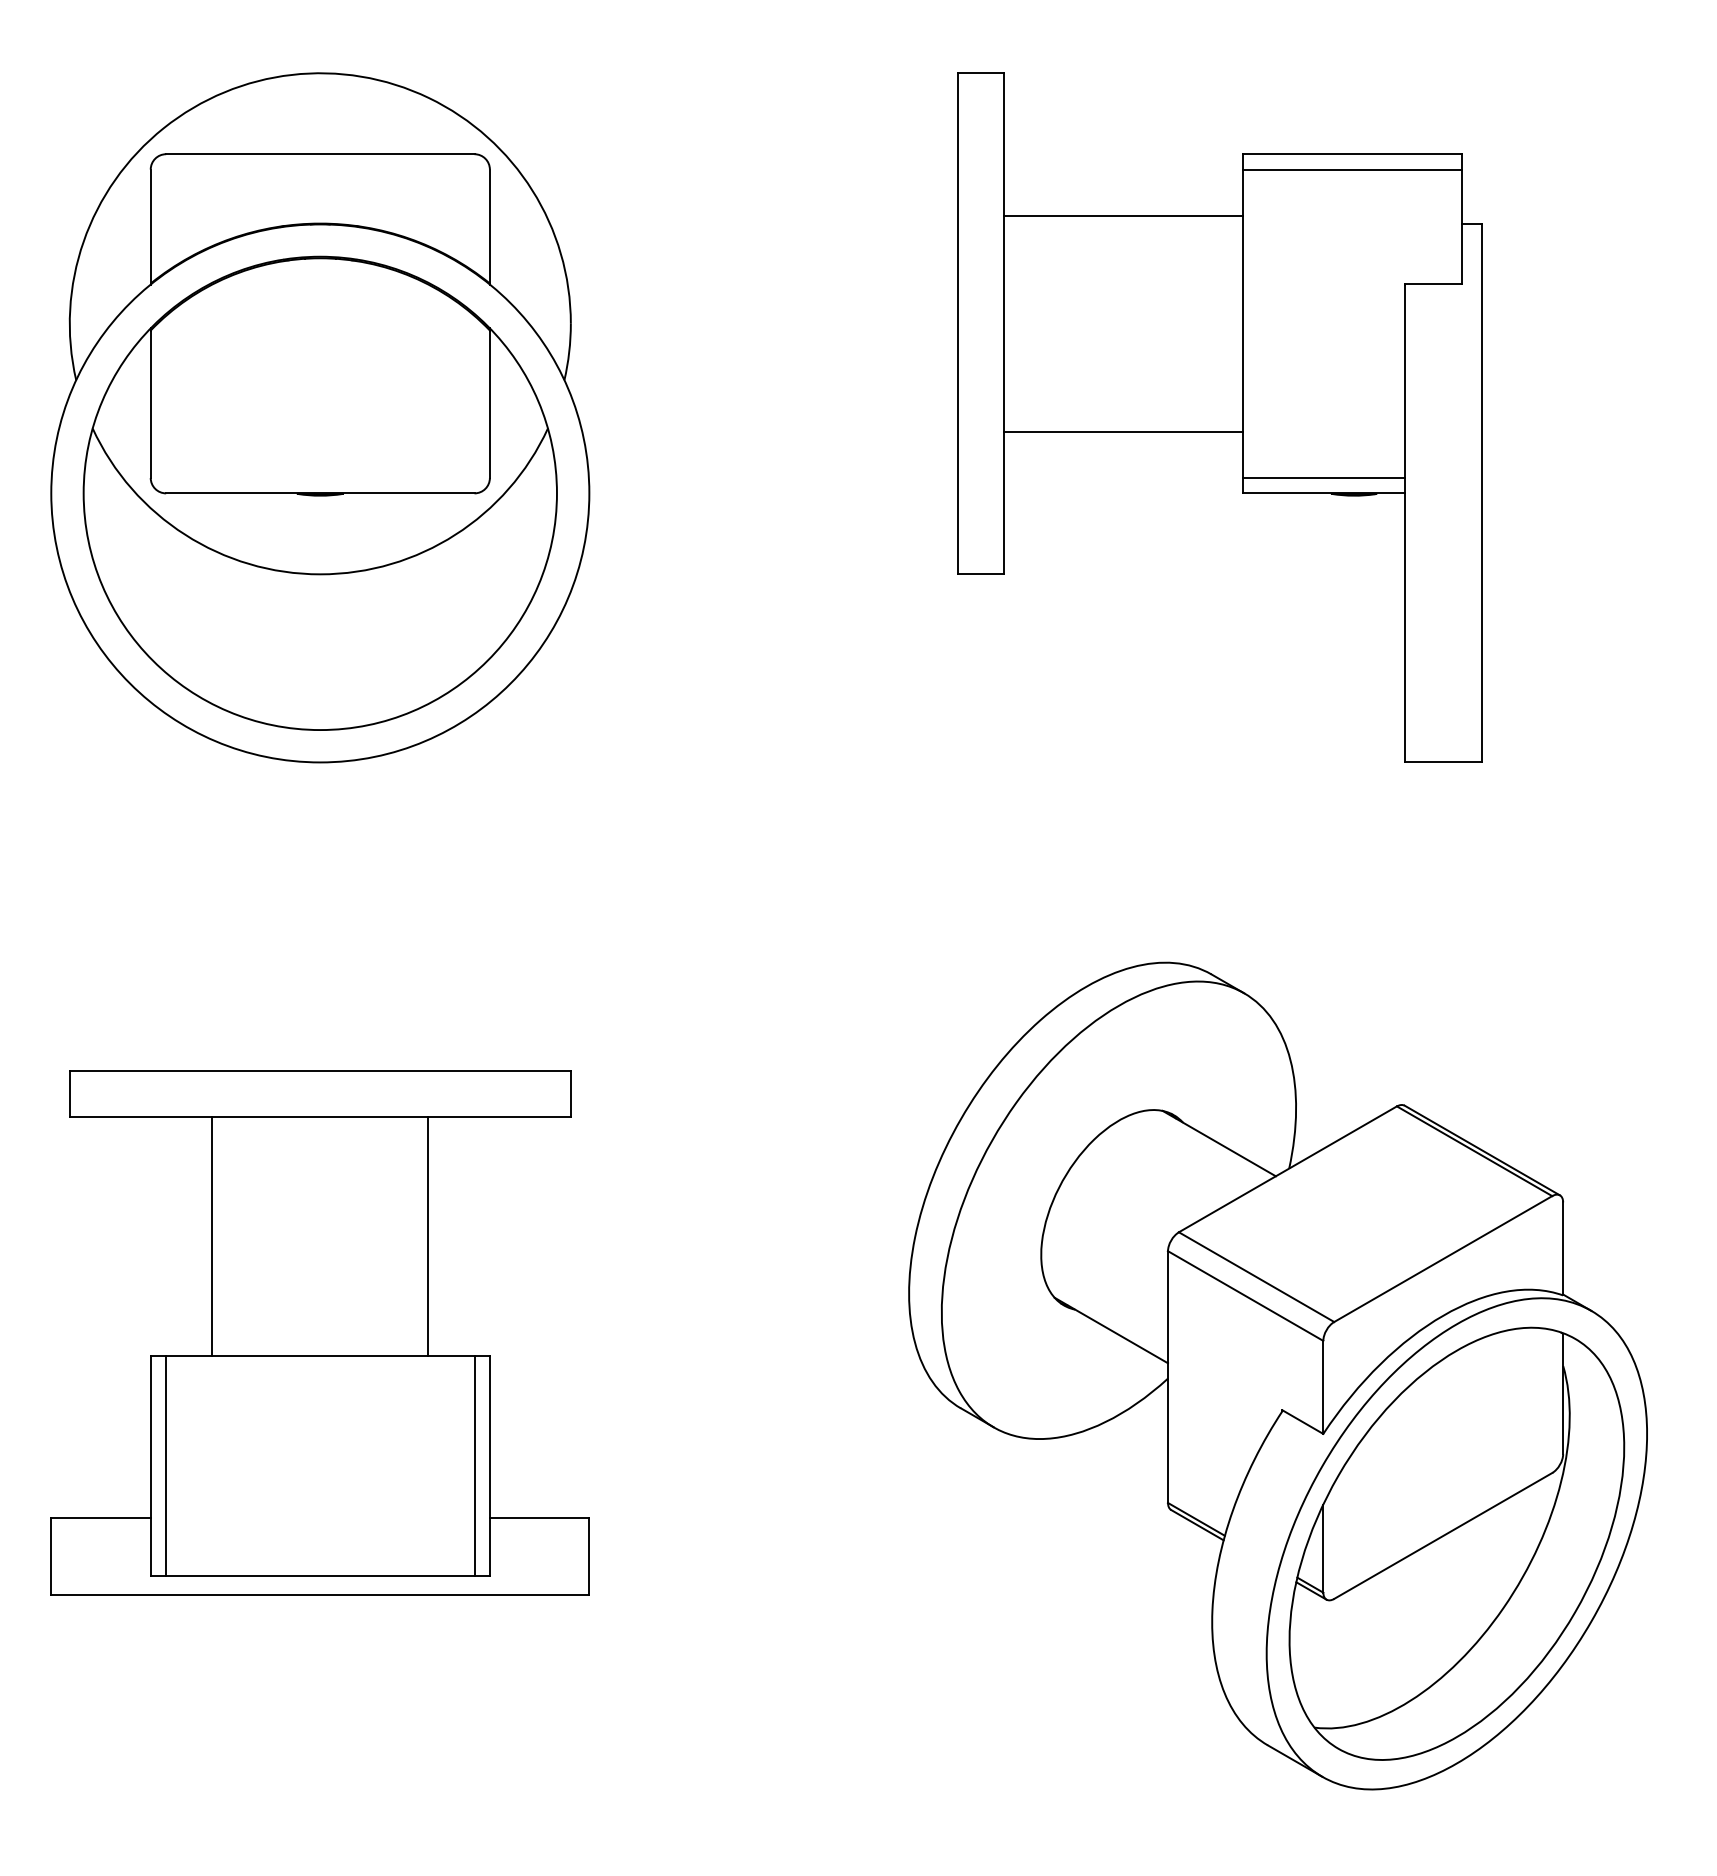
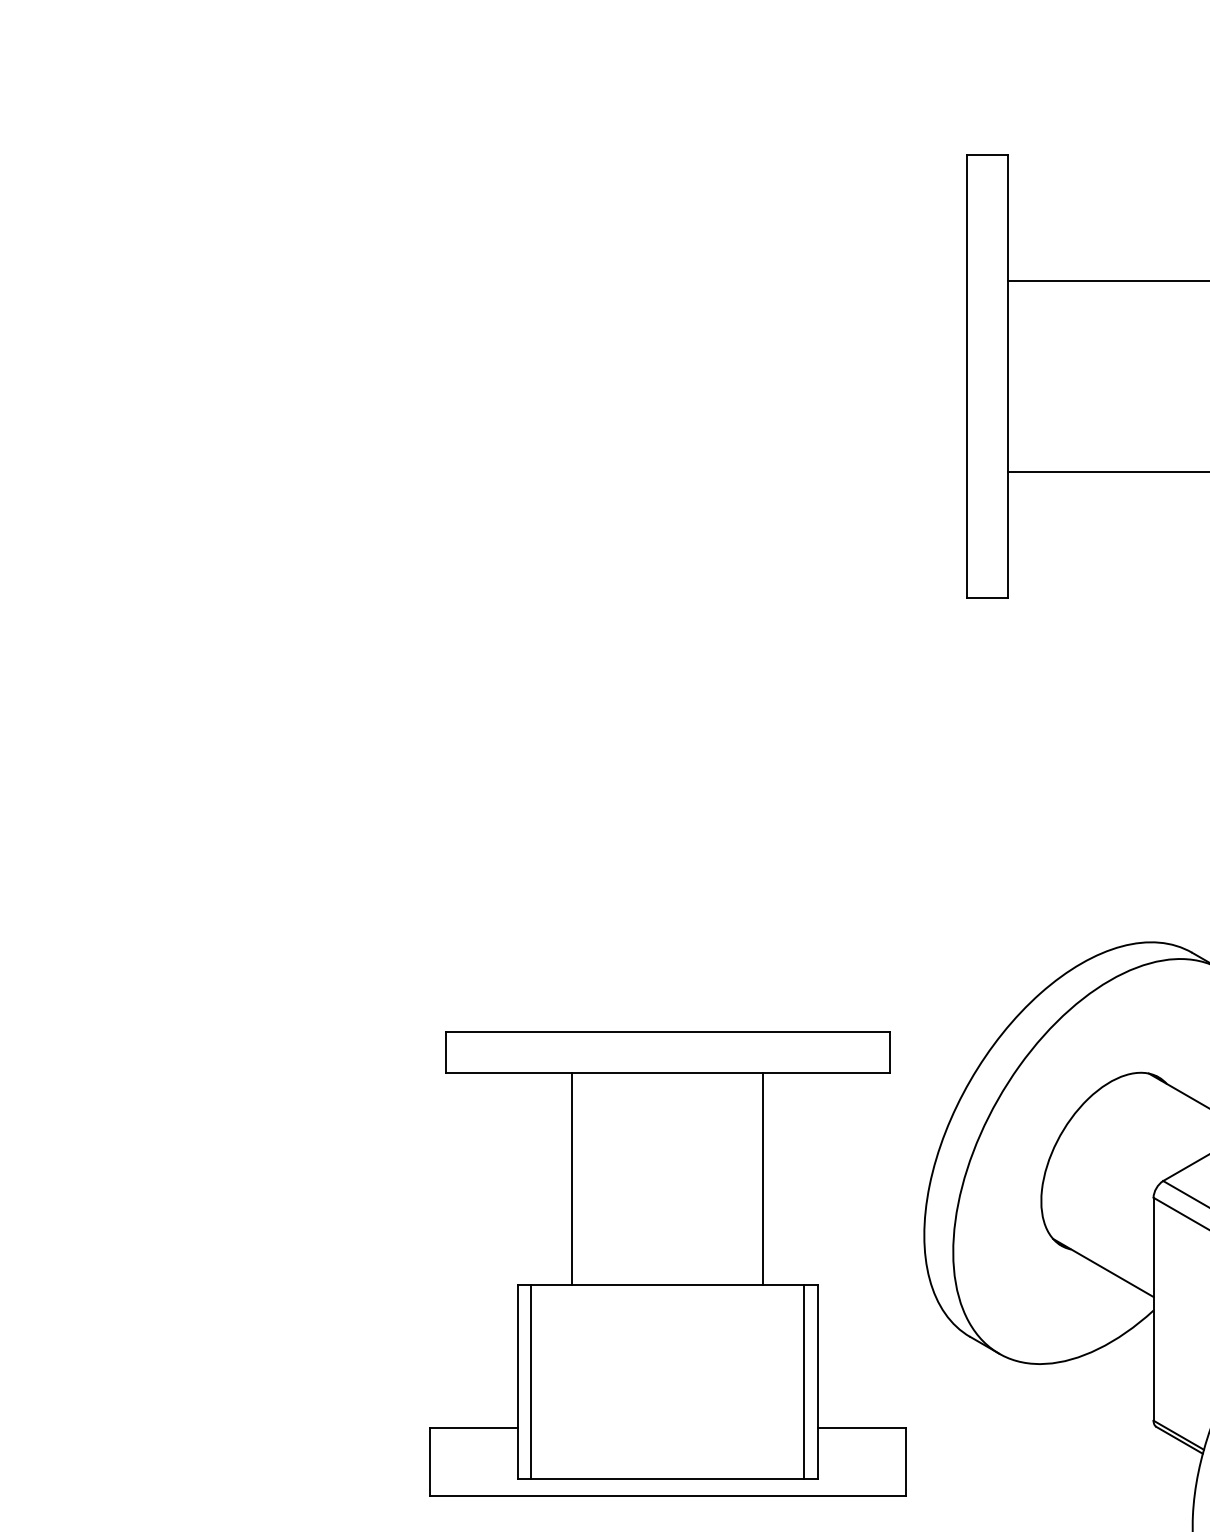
part: (320, 417) -> (403, 459), removed
part: (319, 1332) -> (667, 1263), moved

